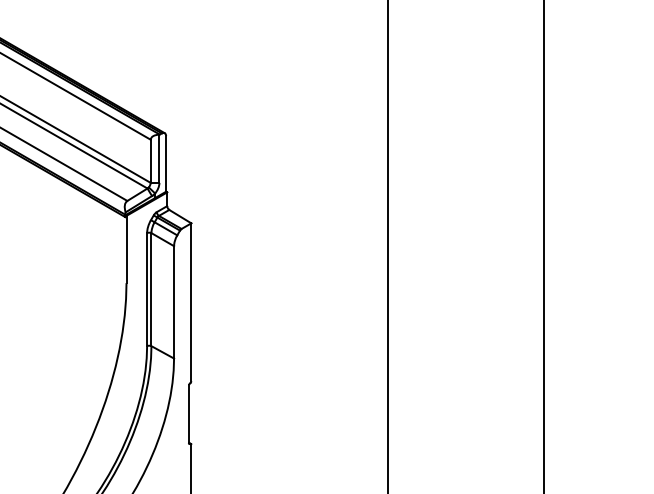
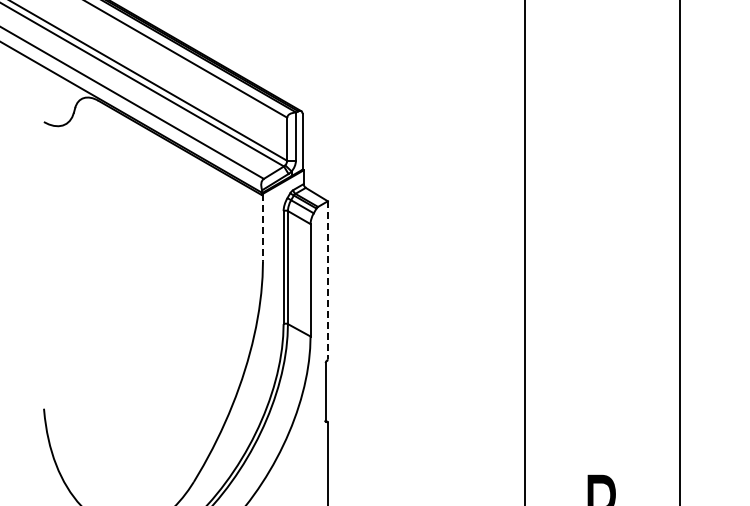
line: (127, 249) -> (263, 227), solid -> dashed
line: (191, 302) -> (327, 280), solid -> dashed

